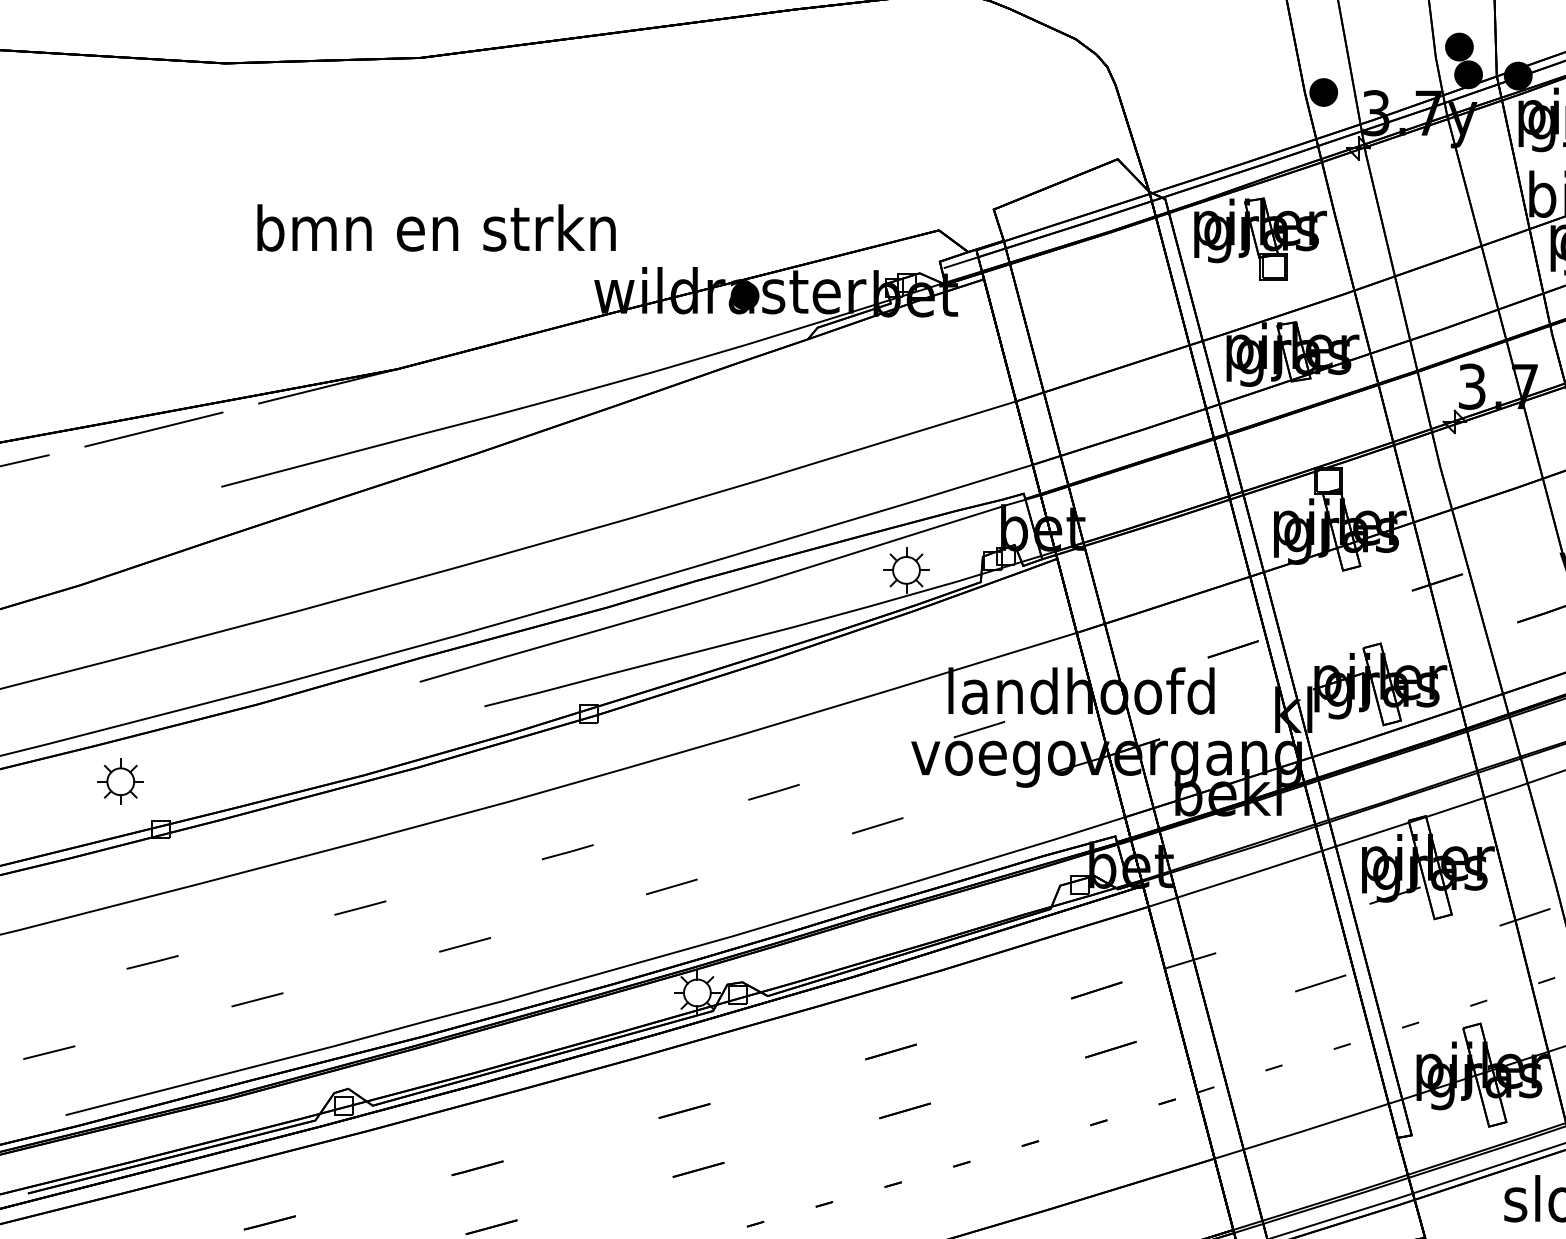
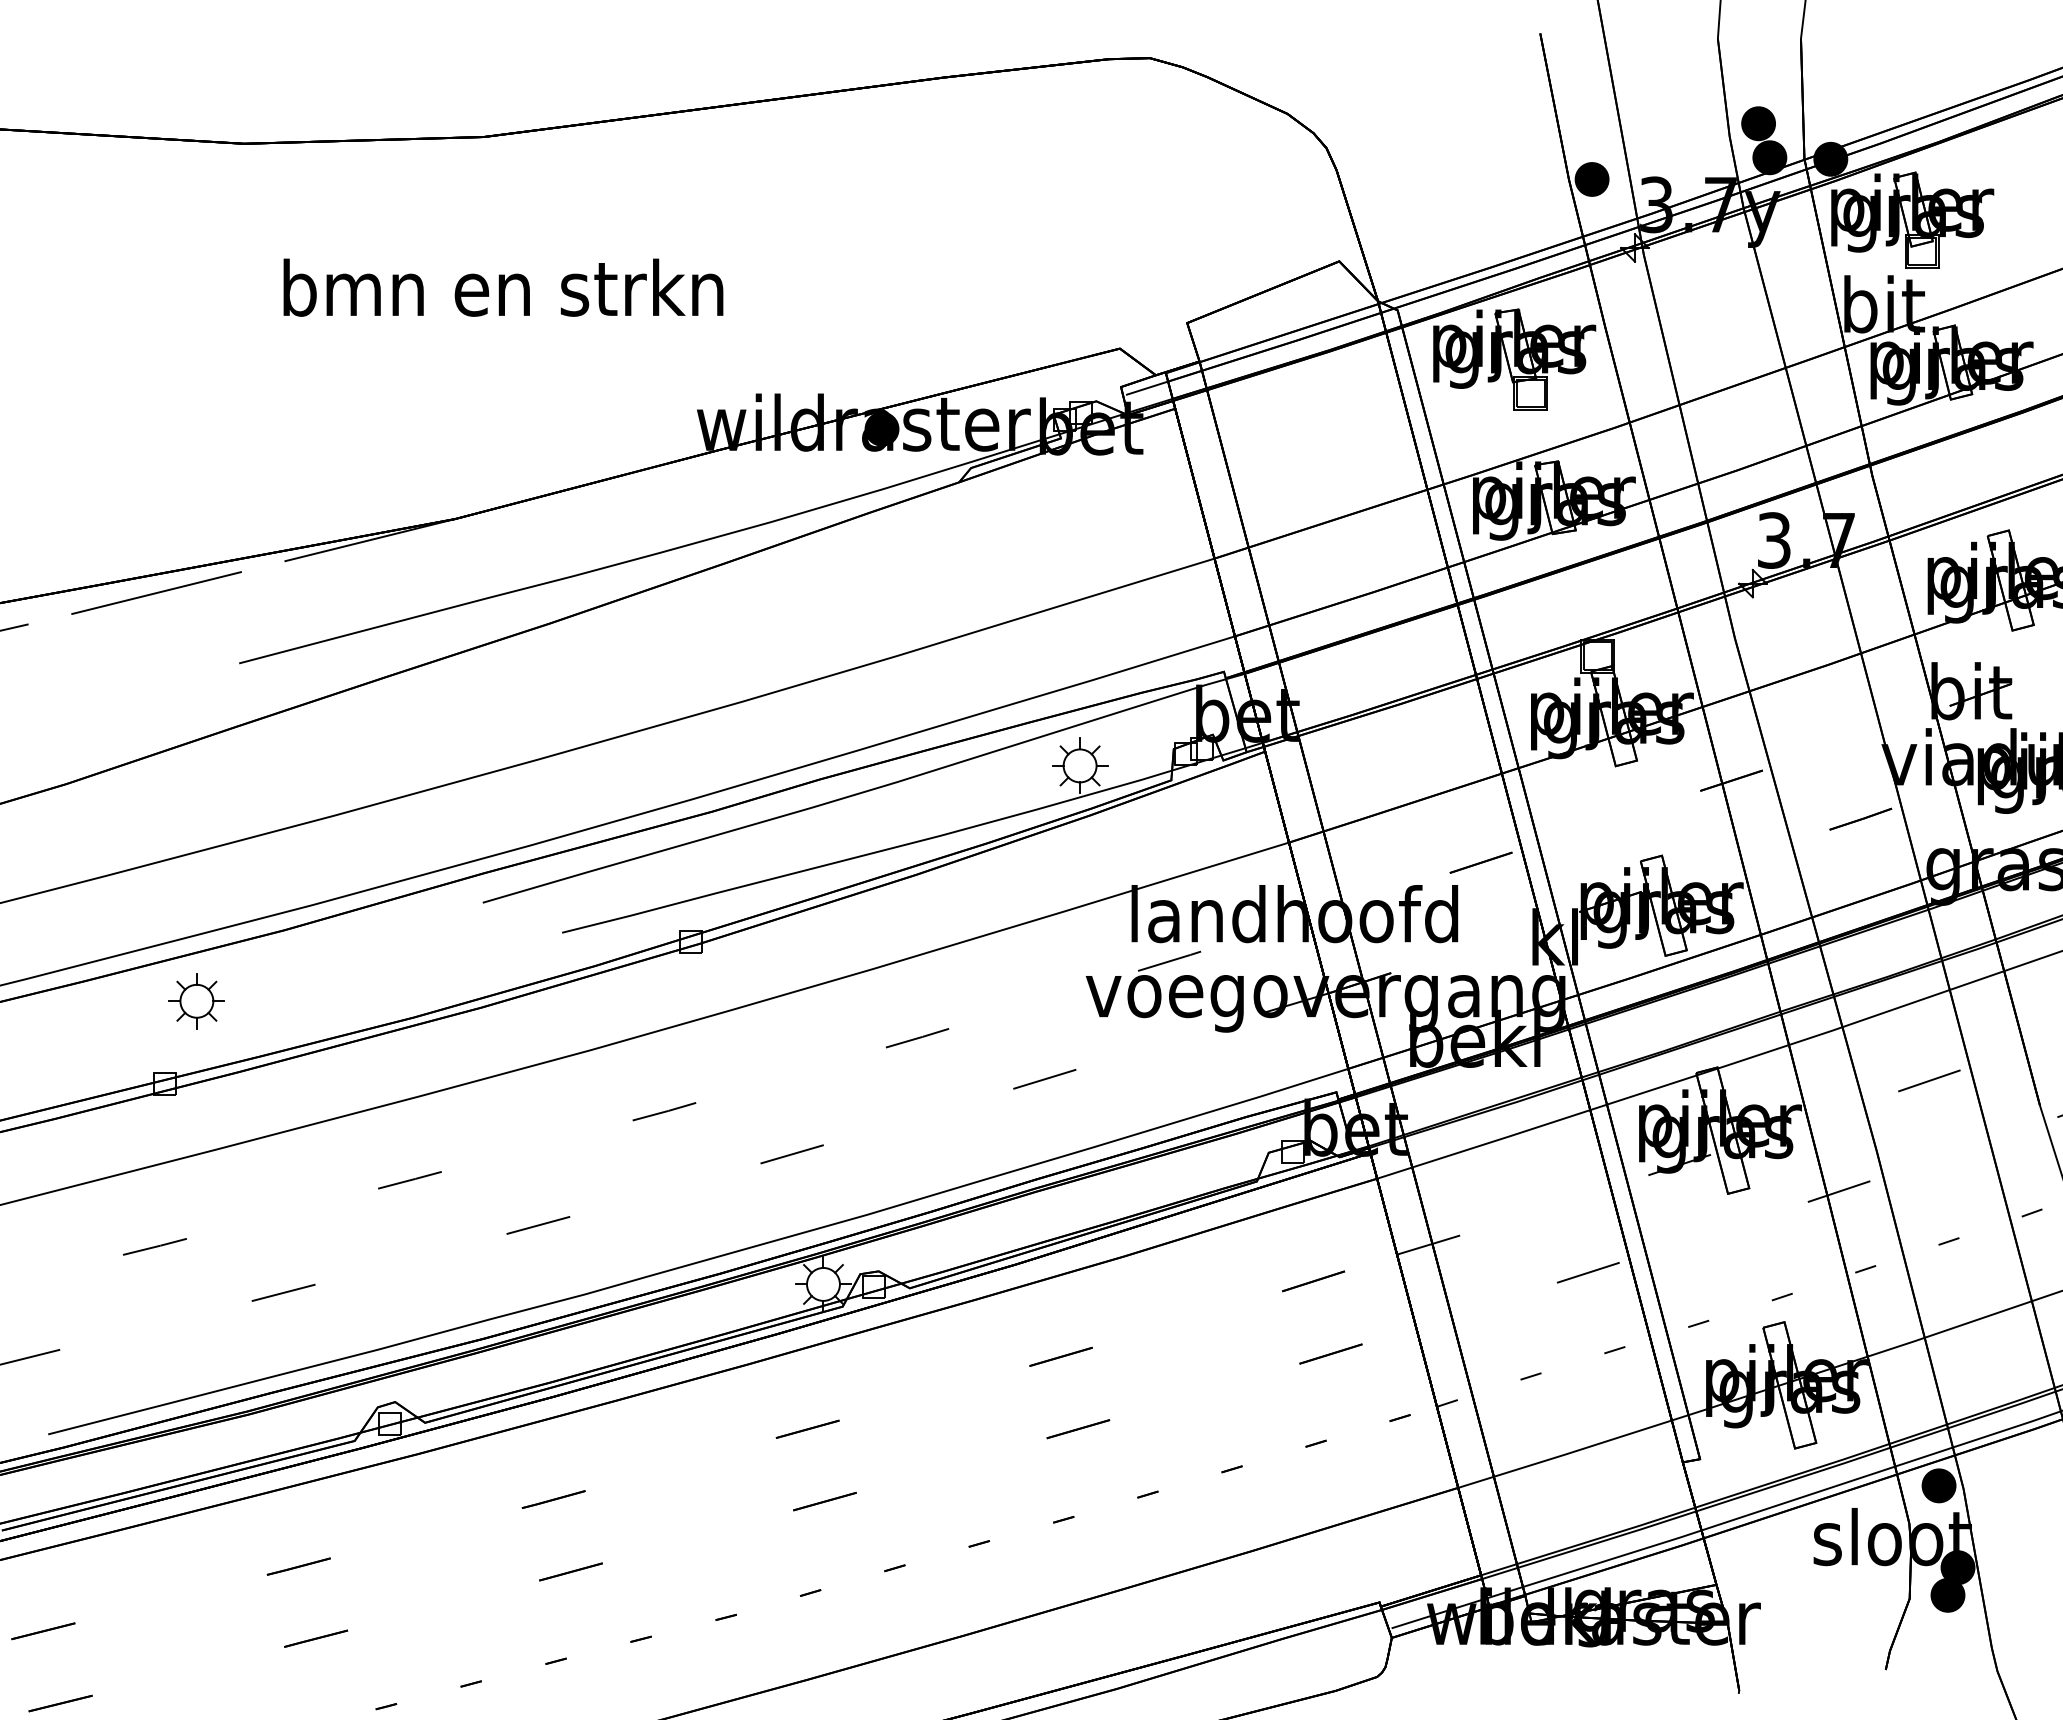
text: (436, 227) -> (503, 287), moved
part: (120, 781) -> (196, 1001), moved

